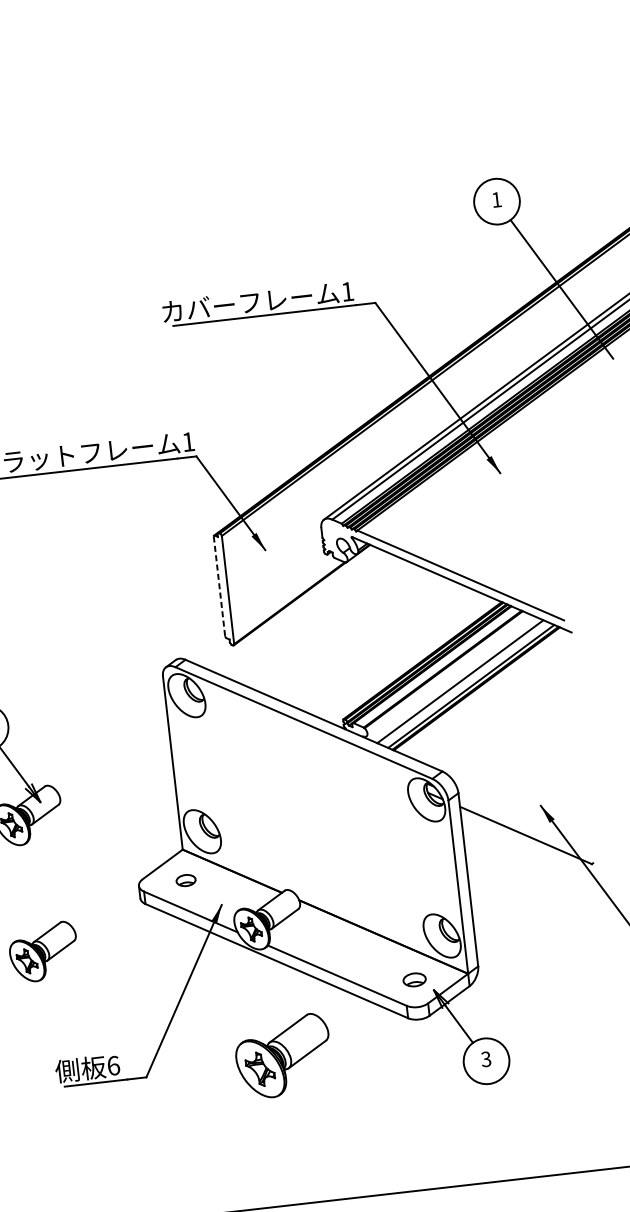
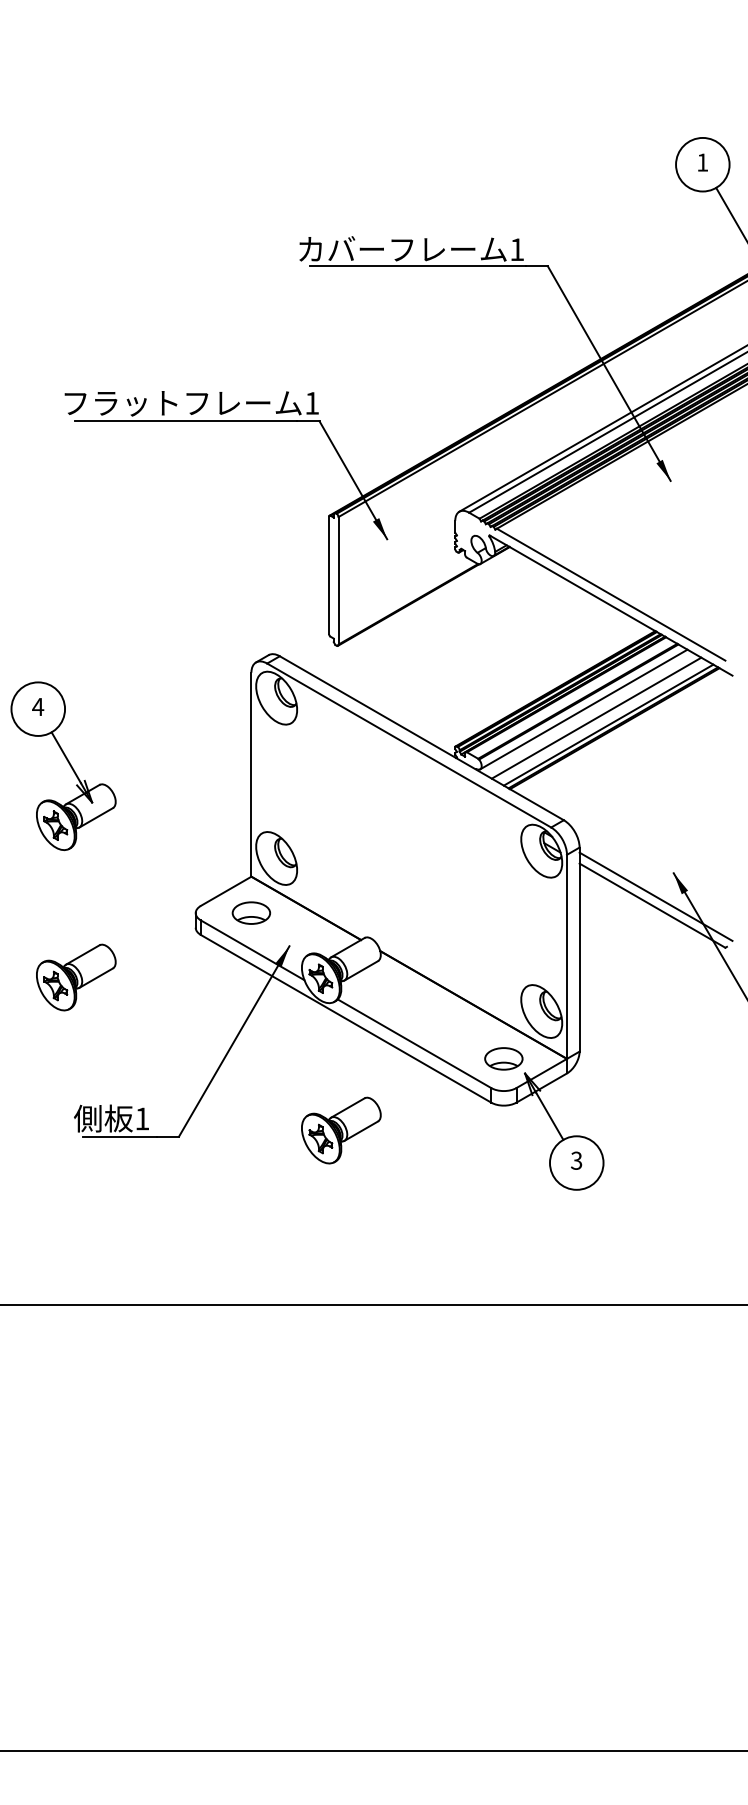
line: (219, 586) -> (329, 575), dashed -> solid
line: (448, 675) -> (583, 709), added
line: (527, 827) -> (655, 896), added
part: (185, 880) -> (250, 912), size x1.67
part: (414, 979) -> (503, 1058), size x1.43
part: (283, 1056) -> (341, 1130), size x0.71
text: (113, 1065) -> (142, 1118), 6 -> 1

